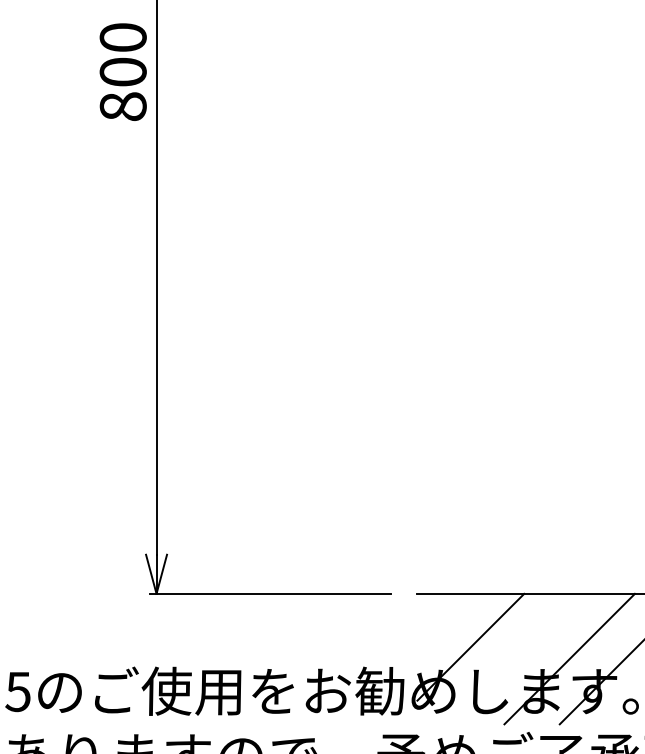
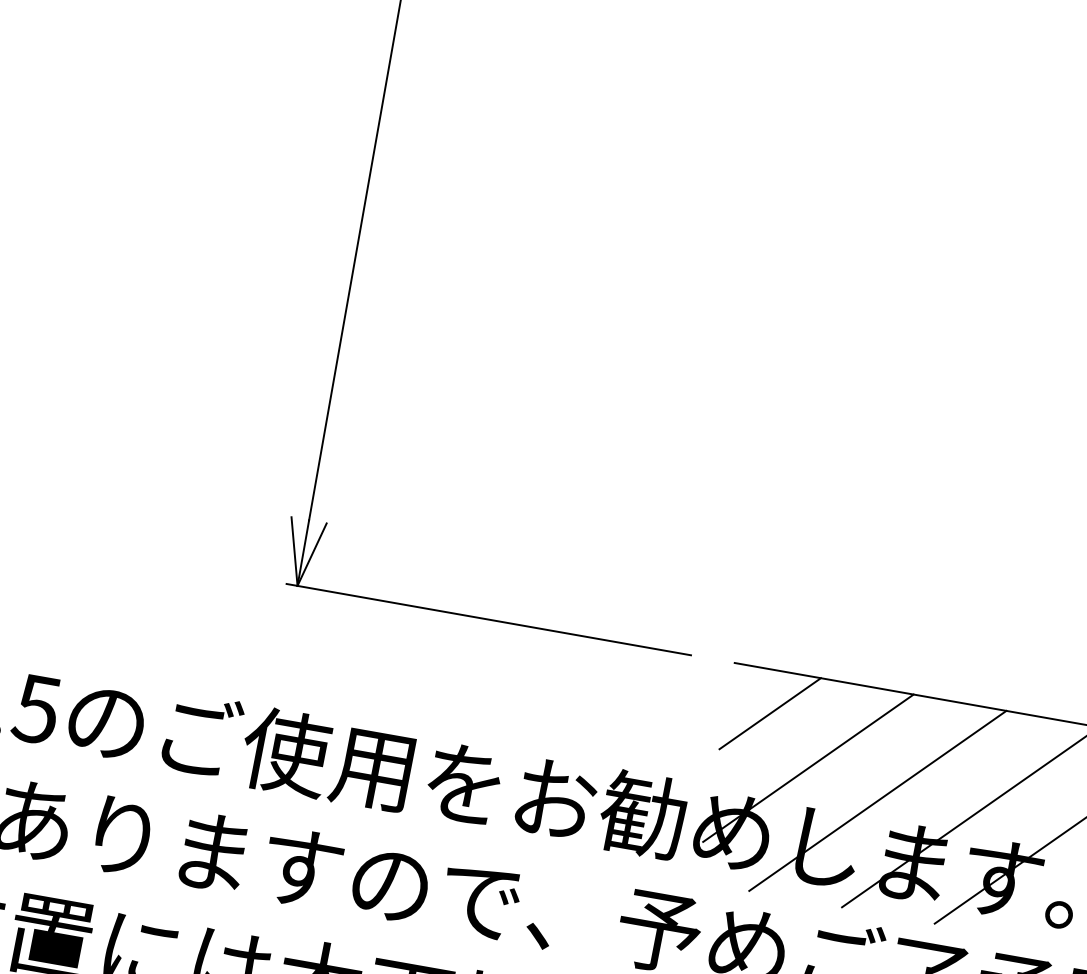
line: (442, 619) -> (769, 713), added
line: (514, 658) -> (878, 799), added

